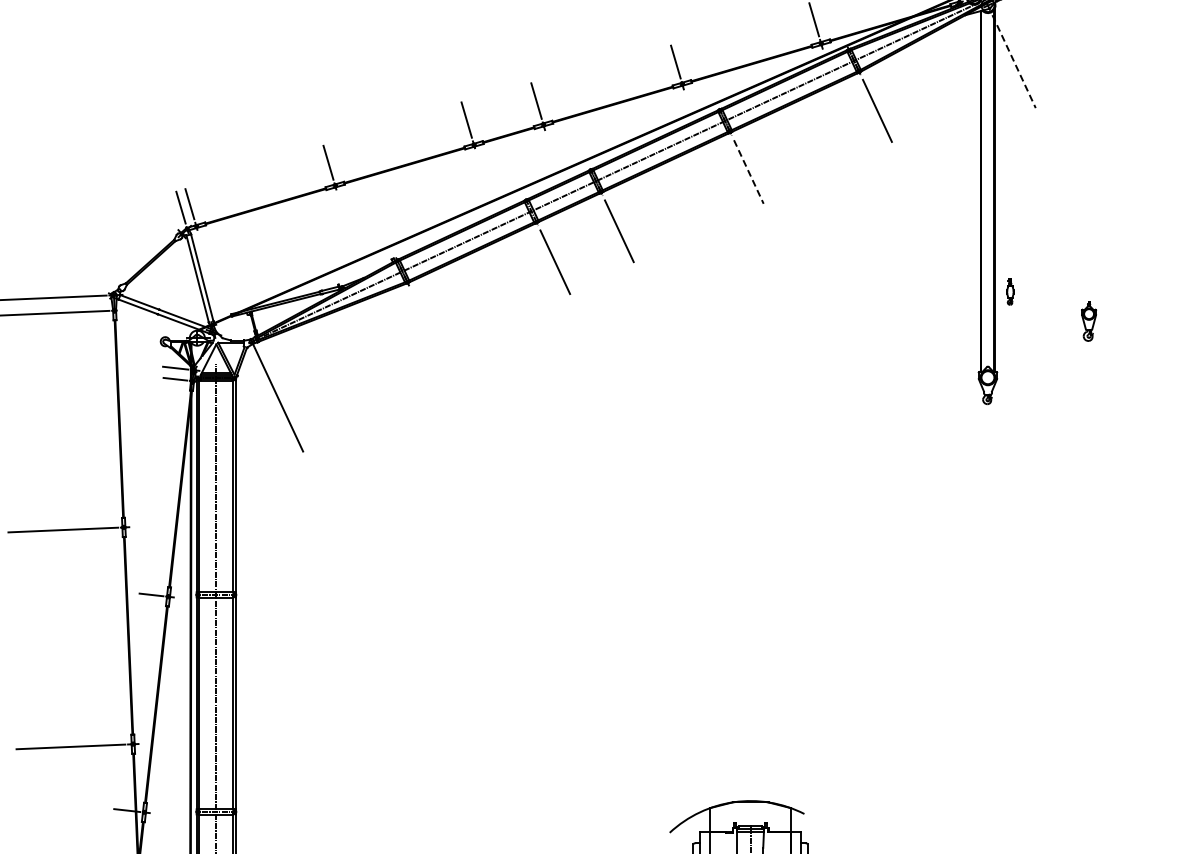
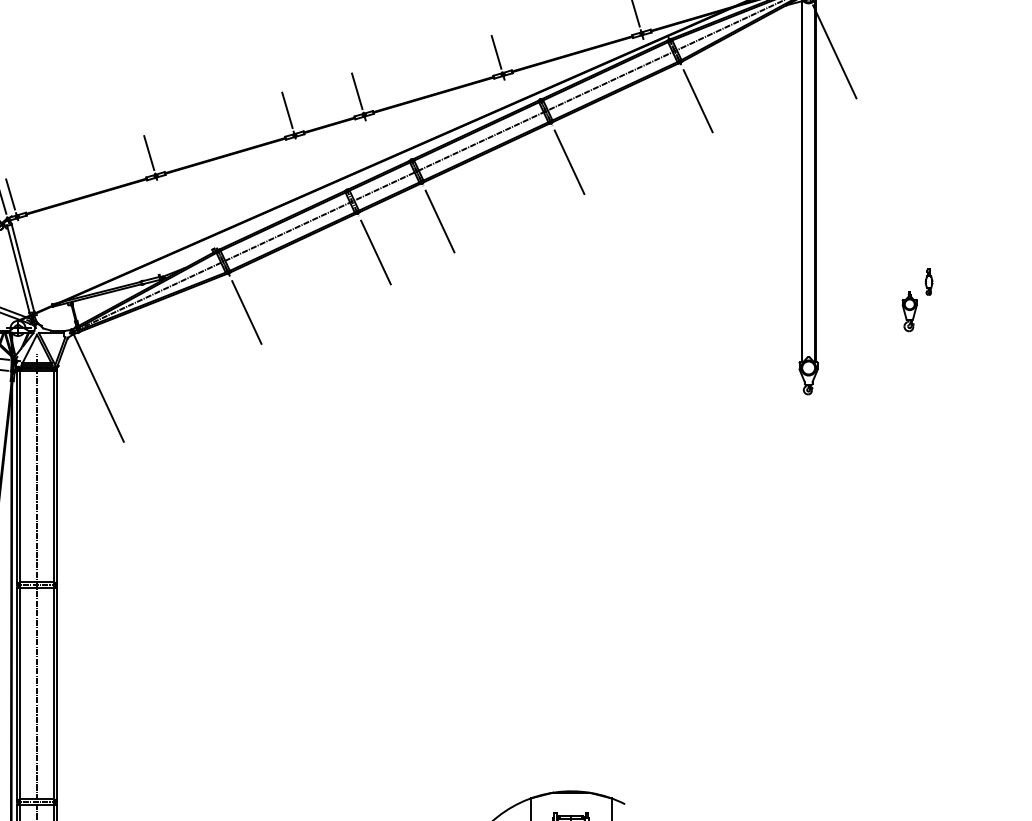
line: (1014, 62) -> (835, 52), dashed -> solid
line: (749, 172) -> (570, 162), dashed -> solid
part: (1010, 291) -> (929, 281), moved
line: (425, 321) -> (246, 311), added

